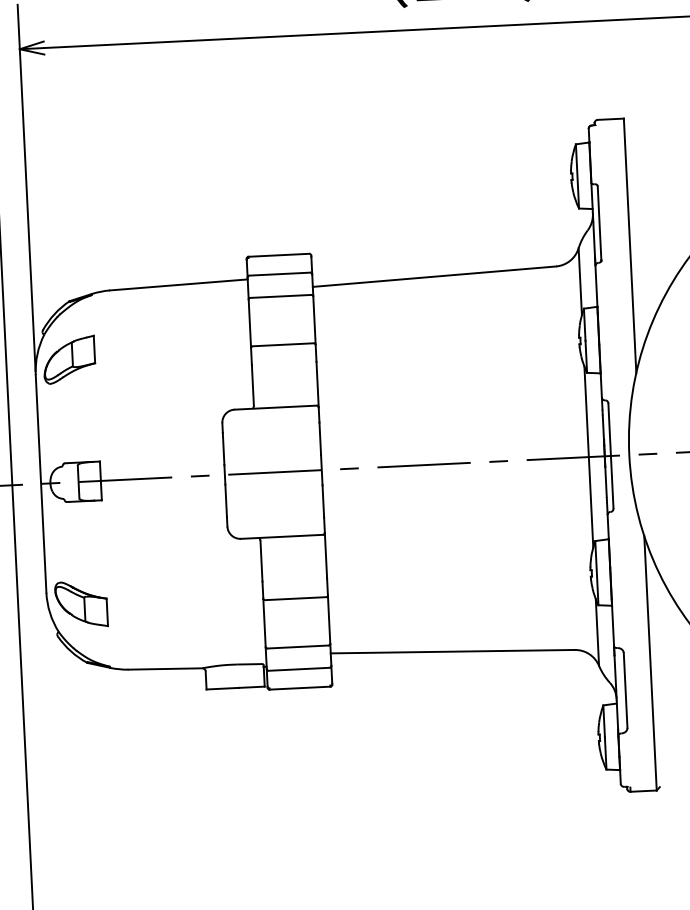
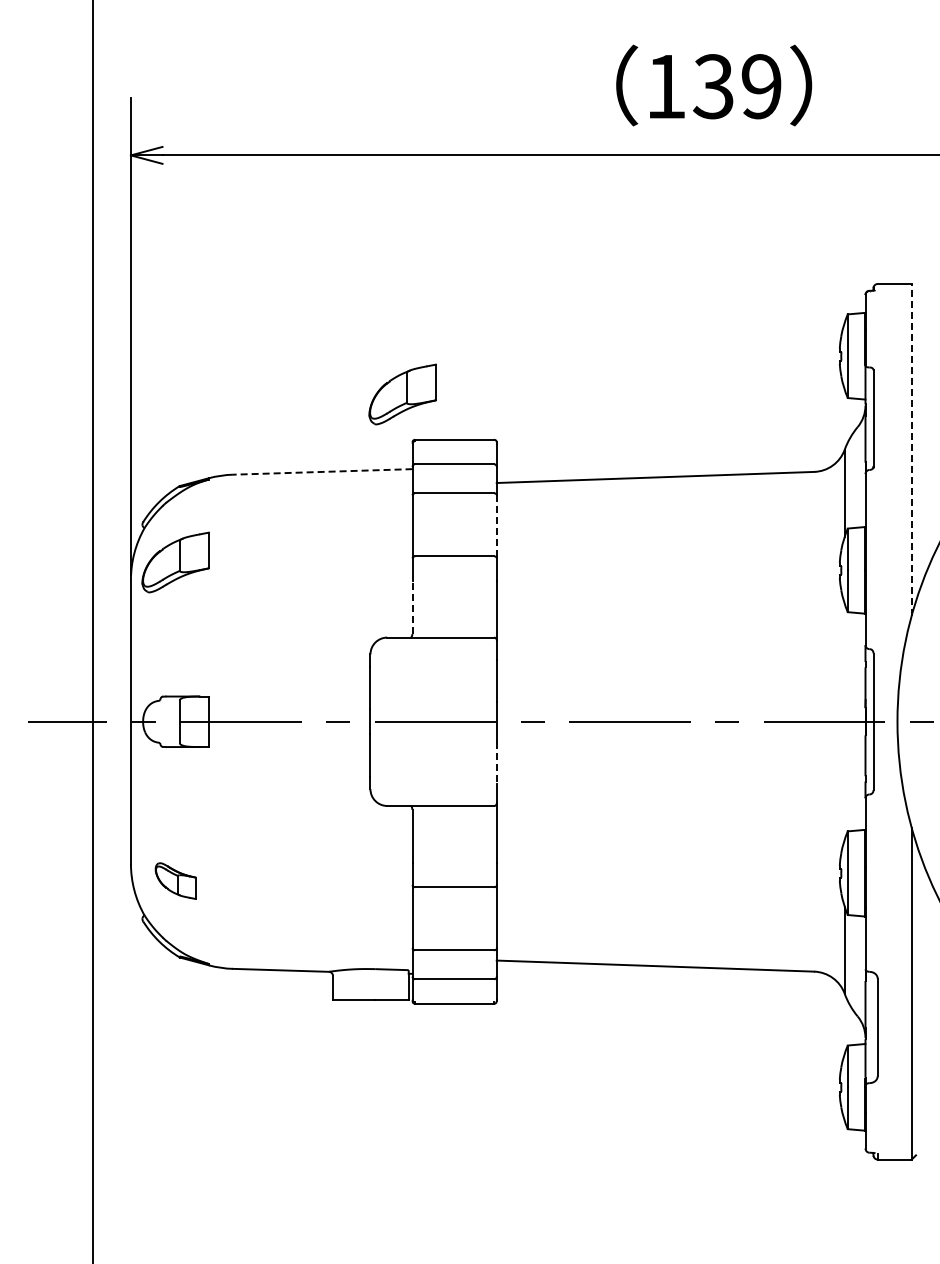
part: (237, 222) -> (402, 394), added
line: (629, 245) -> (911, 449), solid -> dashed
line: (178, 284) -> (322, 471), solid -> dashed
line: (314, 320) -> (496, 526), solid -> dashed
line: (252, 385) -> (412, 607), solid -> dashed
line: (588, 456) -> (844, 721), removed
line: (323, 502) -> (496, 763), solid -> dashed
part: (81, 603) -> (175, 880), size x0.6

